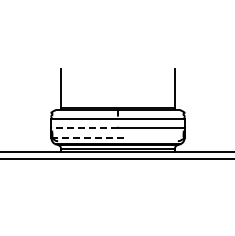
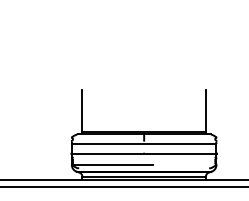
line: (84, 128) -> (107, 154), dashed -> solid
line: (88, 138) -> (112, 165), dashed -> solid

